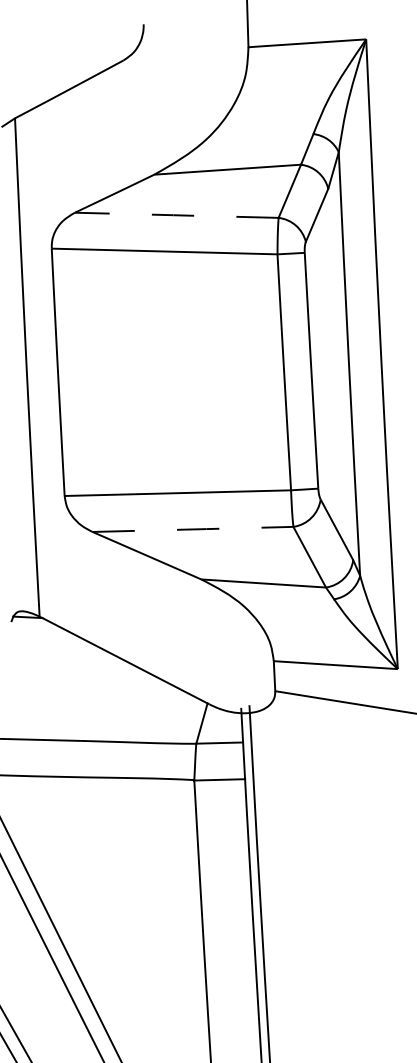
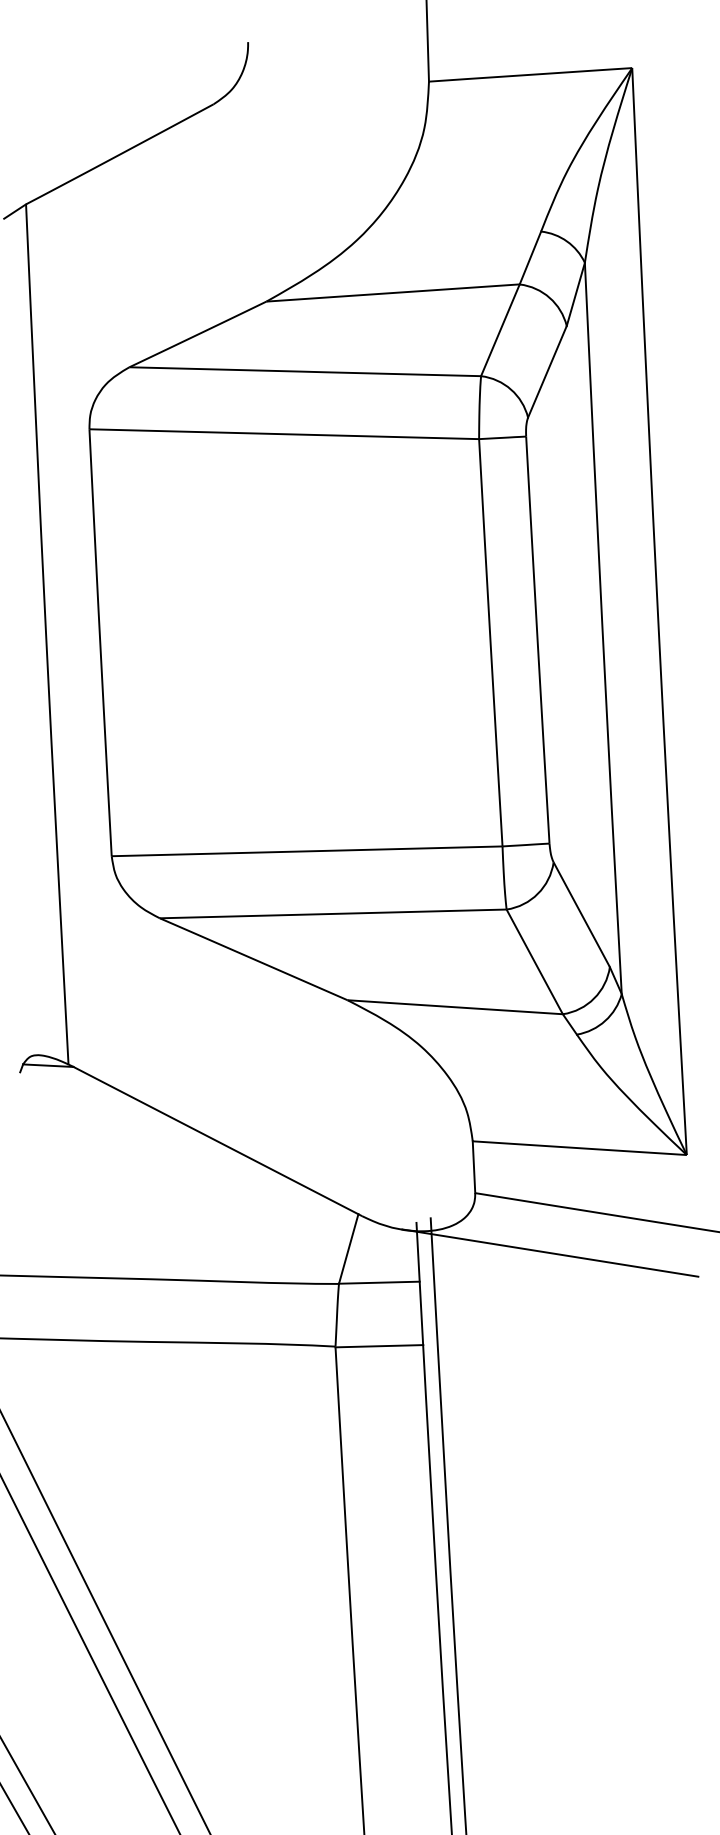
line: (176, 215) -> (304, 372), dashed -> solid
line: (193, 529) -> (334, 914), dashed -> solid
line: (318, 725) -> (549, 1252), added

